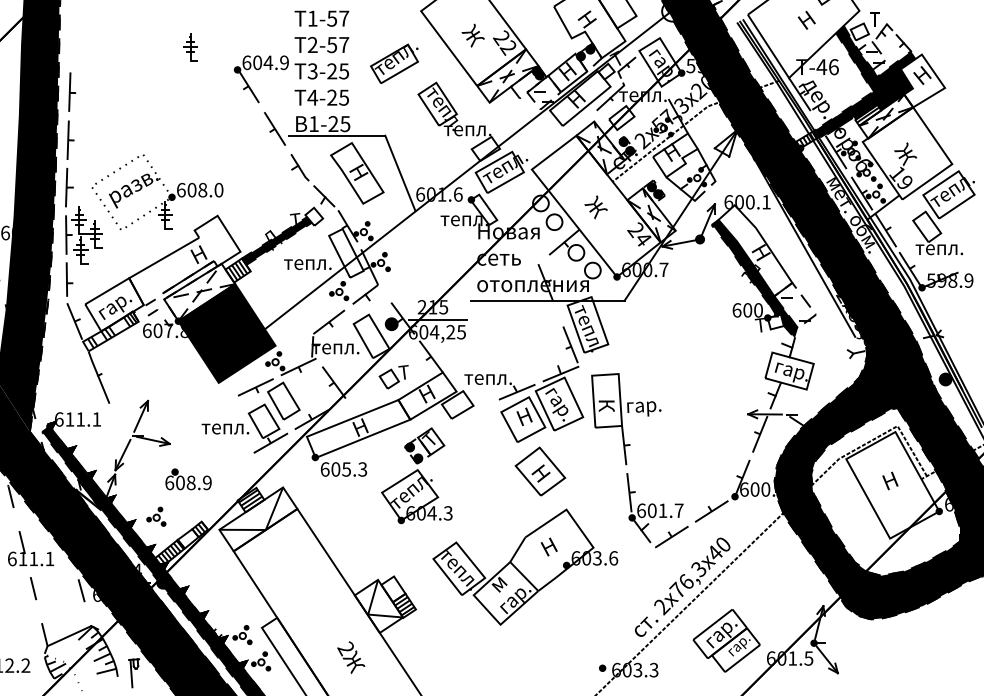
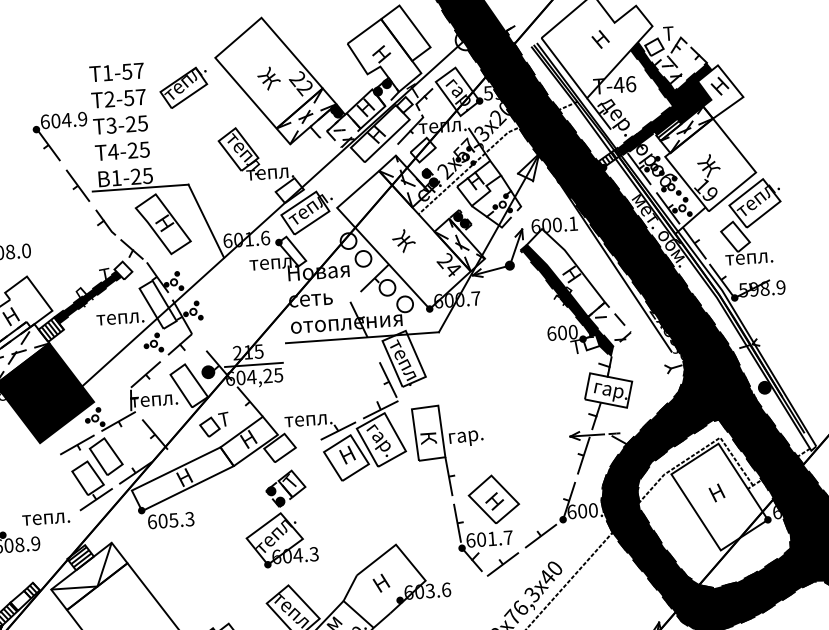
part: (394, 63) -> (183, 87), moved
text: (225, 428) -> (46, 518), moved
part: (540, 471) -> (493, 499), moved
part: (416, 475) -> (279, 518), moved

